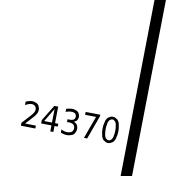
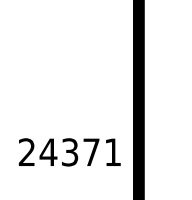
text: (109, 129) -> (112, 152), 24370 -> 24371

